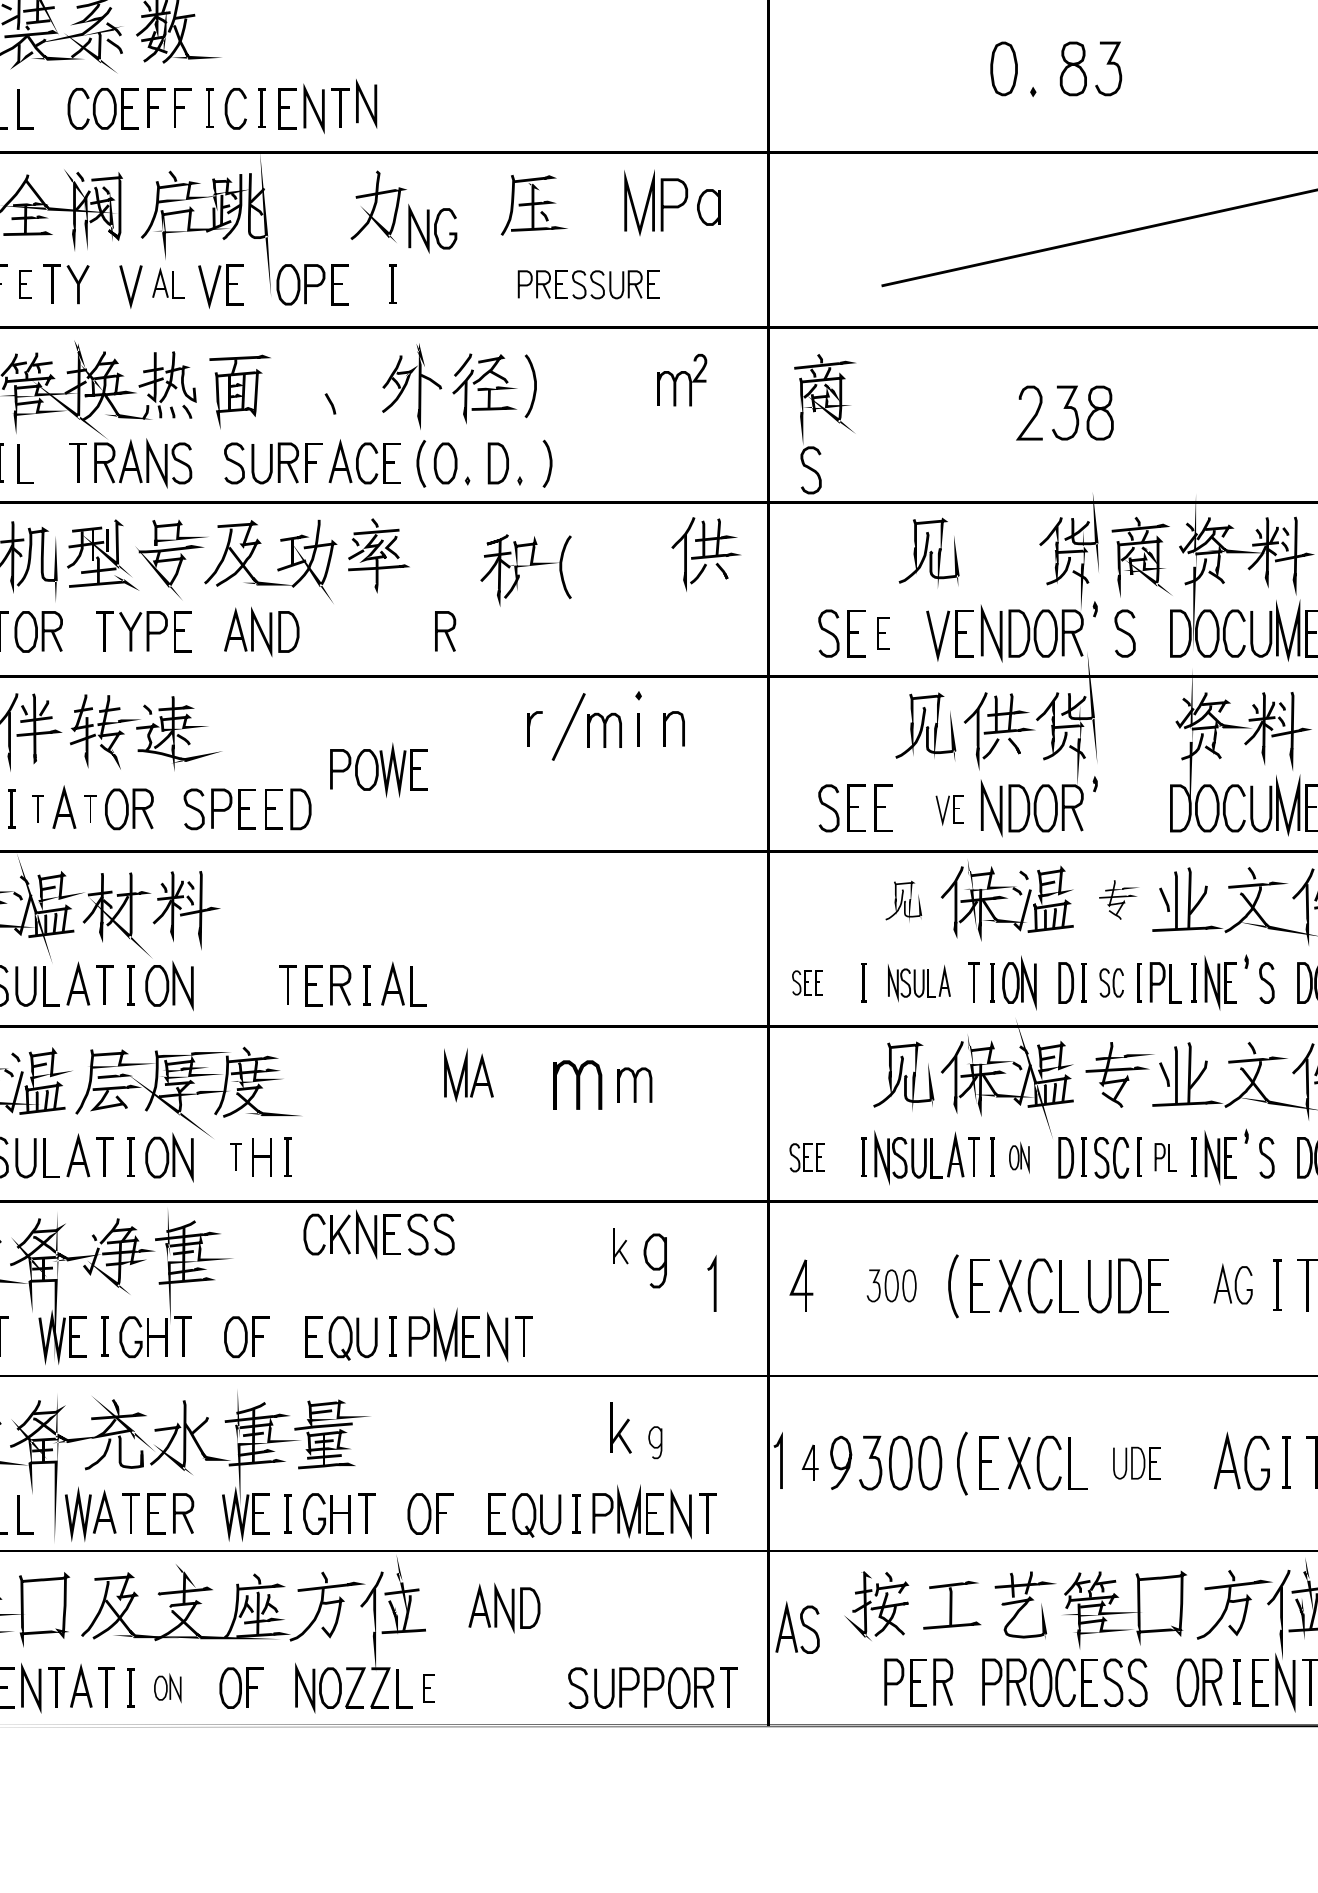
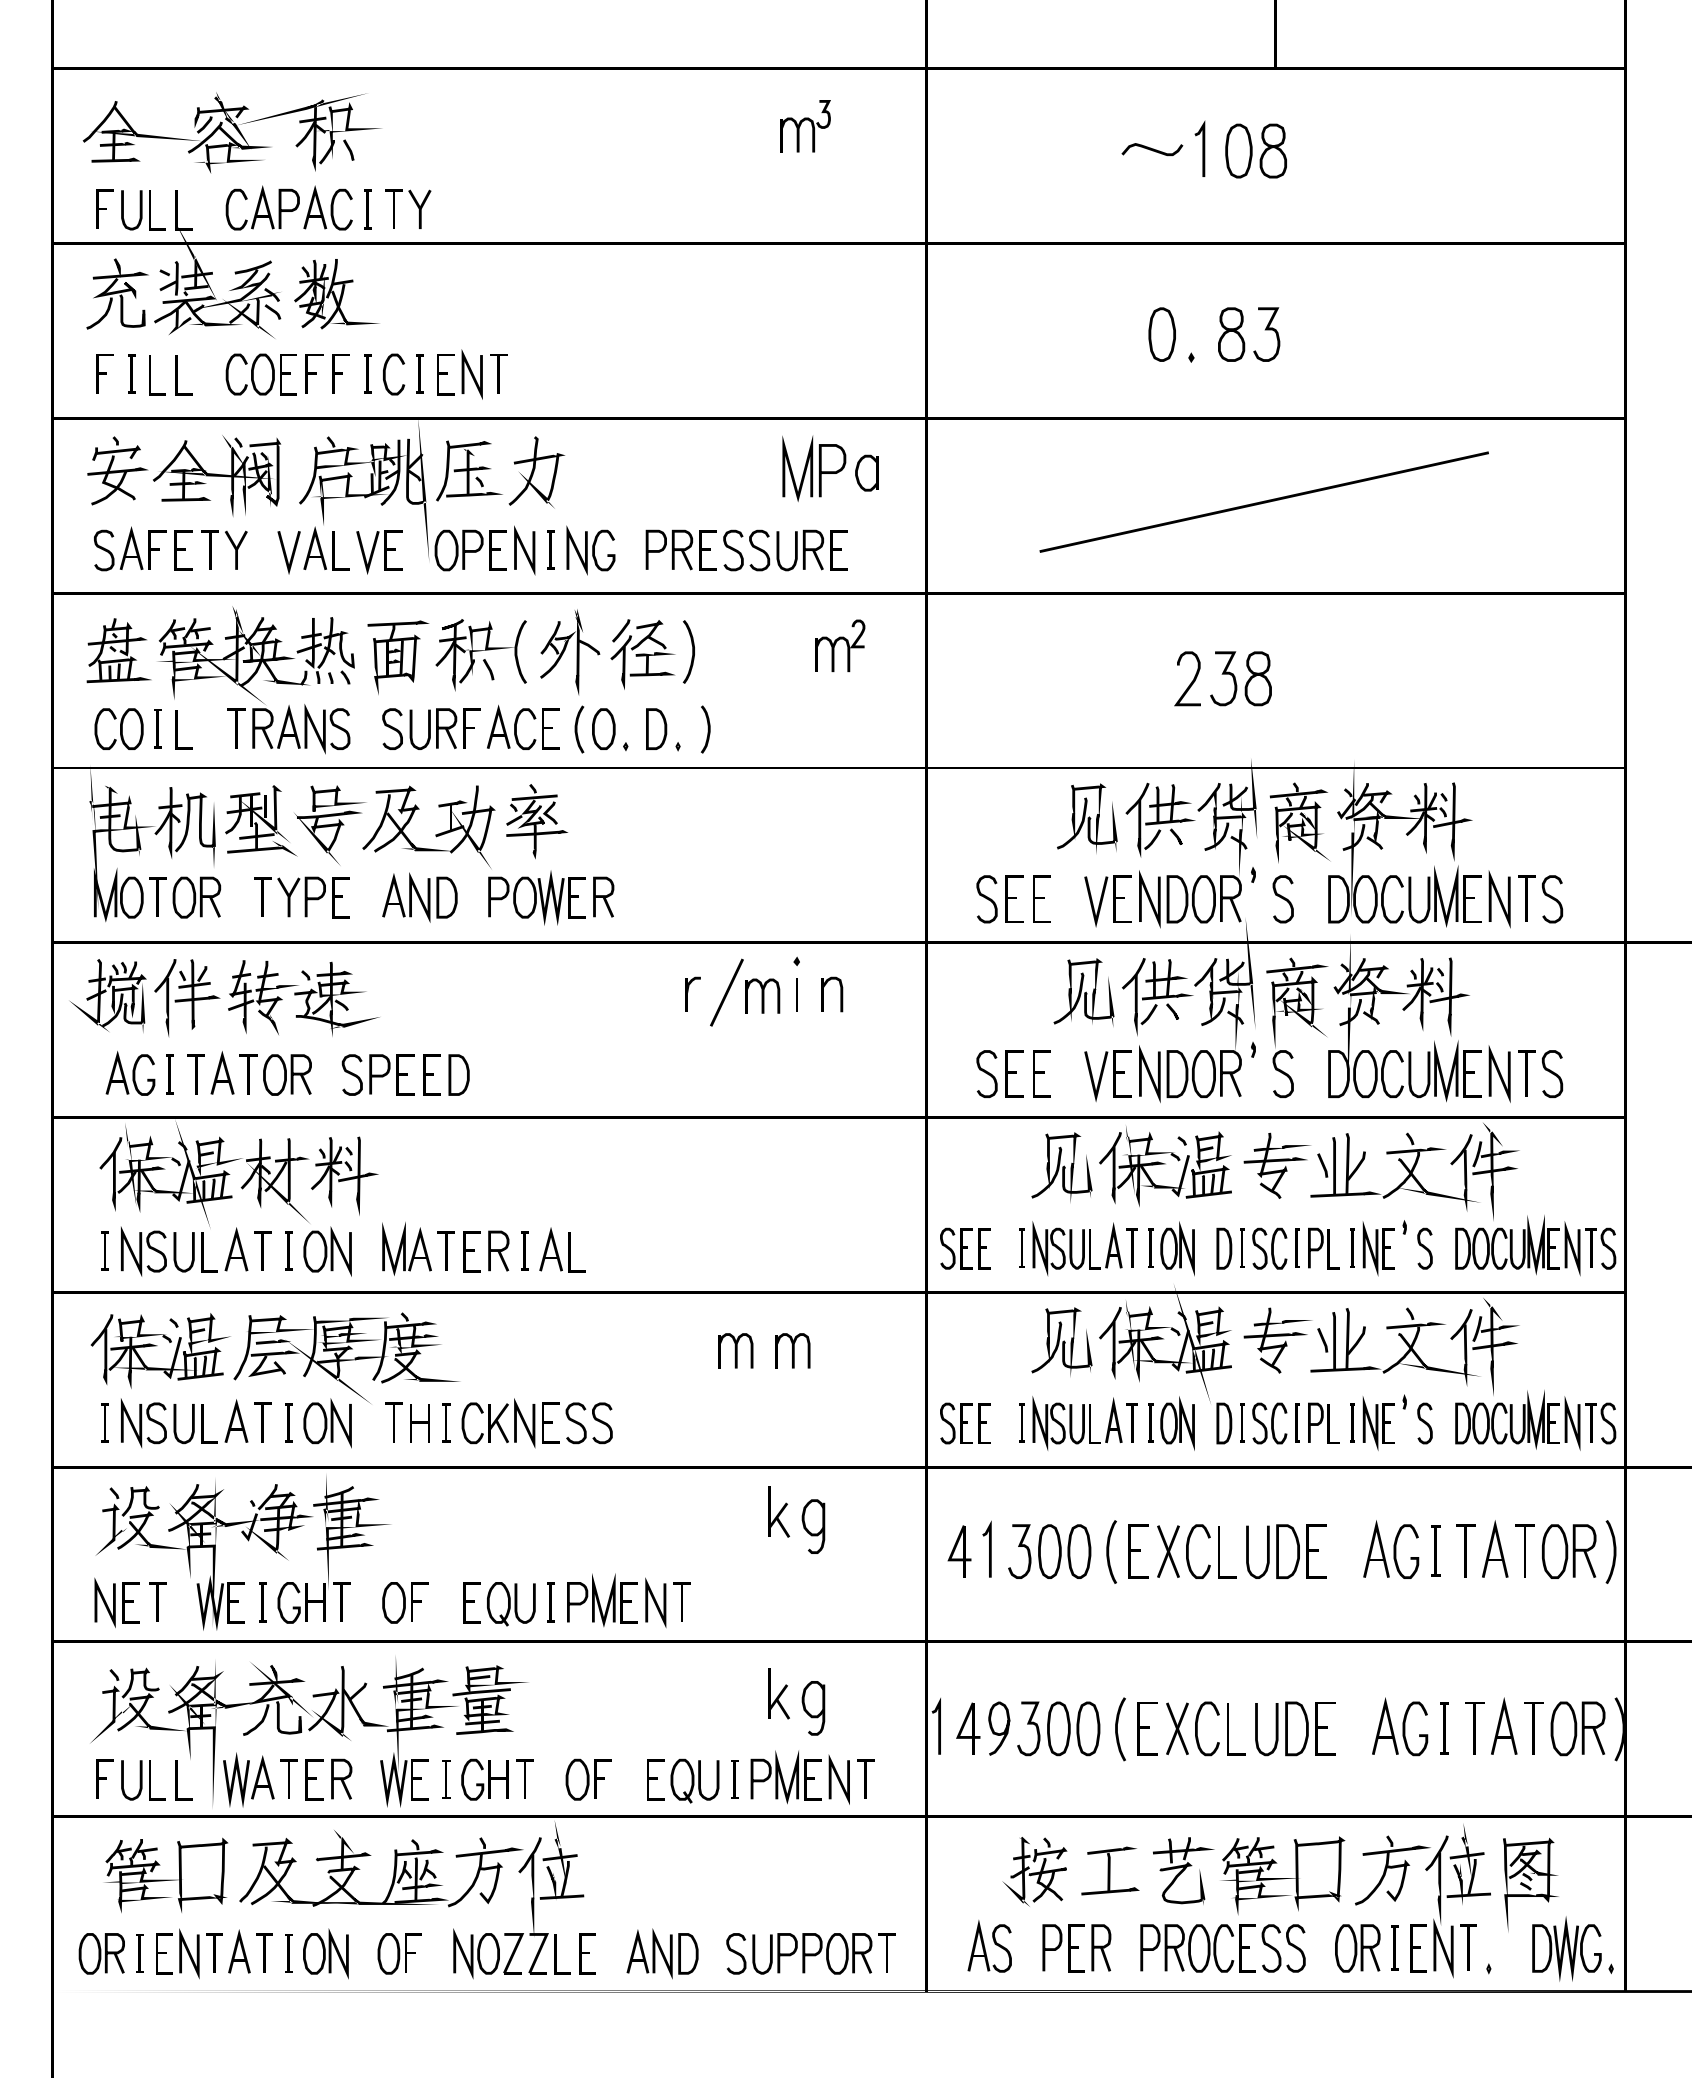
line: (366, 103) -> (524, 550), moved
part: (534, 204) -> (469, 470), moved
part: (432, 228) -> (590, 550), moved
part: (168, 282) -> (326, 548), size x1.43
part: (25, 284) -> (183, 550), size x1.43
part: (588, 284) -> (746, 550), size x1.43
part: (831, 416) -> (1303, 1020), moved
part: (706, 553) -> (1160, 819), moved
part: (525, 570) -> (480, 655), moved
part: (883, 632) -> (1041, 898), size x1.43
part: (378, 769) -> (536, 897), moved
part: (37, 808) -> (195, 1074), size x1.43
part: (90, 808) -> (248, 1074), size x1.43
part: (949, 810) -> (1107, 1076), size x1.67
part: (1119, 899) -> (1277, 1165), size x1.67
part: (903, 901) -> (1061, 1167), size x1.67
part: (807, 982) -> (965, 1248), size x1.67
part: (919, 982) -> (1077, 1248), size x1.43
part: (1111, 982) -> (1269, 1248), size x1.43
part: (468, 1074) -> (406, 1248), moved
part: (577, 1084) -> (735, 1350), size x0.71
part: (235, 1156) -> (393, 1422), size x1.43
part: (1165, 1156) -> (1323, 1422), size x1.43
part: (807, 1157) -> (965, 1423), size x1.43
part: (1019, 1157) -> (1177, 1423), size x1.67
part: (378, 1234) -> (536, 1423), moved
part: (620, 1245) -> (778, 1511), size x1.43
line: (714, 1282) -> (989, 1548), moved
part: (1233, 1283) -> (1391, 1549), size x1.43
part: (891, 1285) -> (1049, 1551), size x1.67
part: (655, 1442) -> (813, 1708), size x1.67
part: (810, 1462) -> (968, 1728), size x1.43
part: (1137, 1462) -> (1295, 1728), size x1.67
part: (504, 1607) -> (662, 1953), moved
part: (797, 1627) -> (989, 1946), moved
part: (167, 1687) -> (325, 1953), size x1.67
part: (429, 1687) -> (587, 1953), size x1.43

